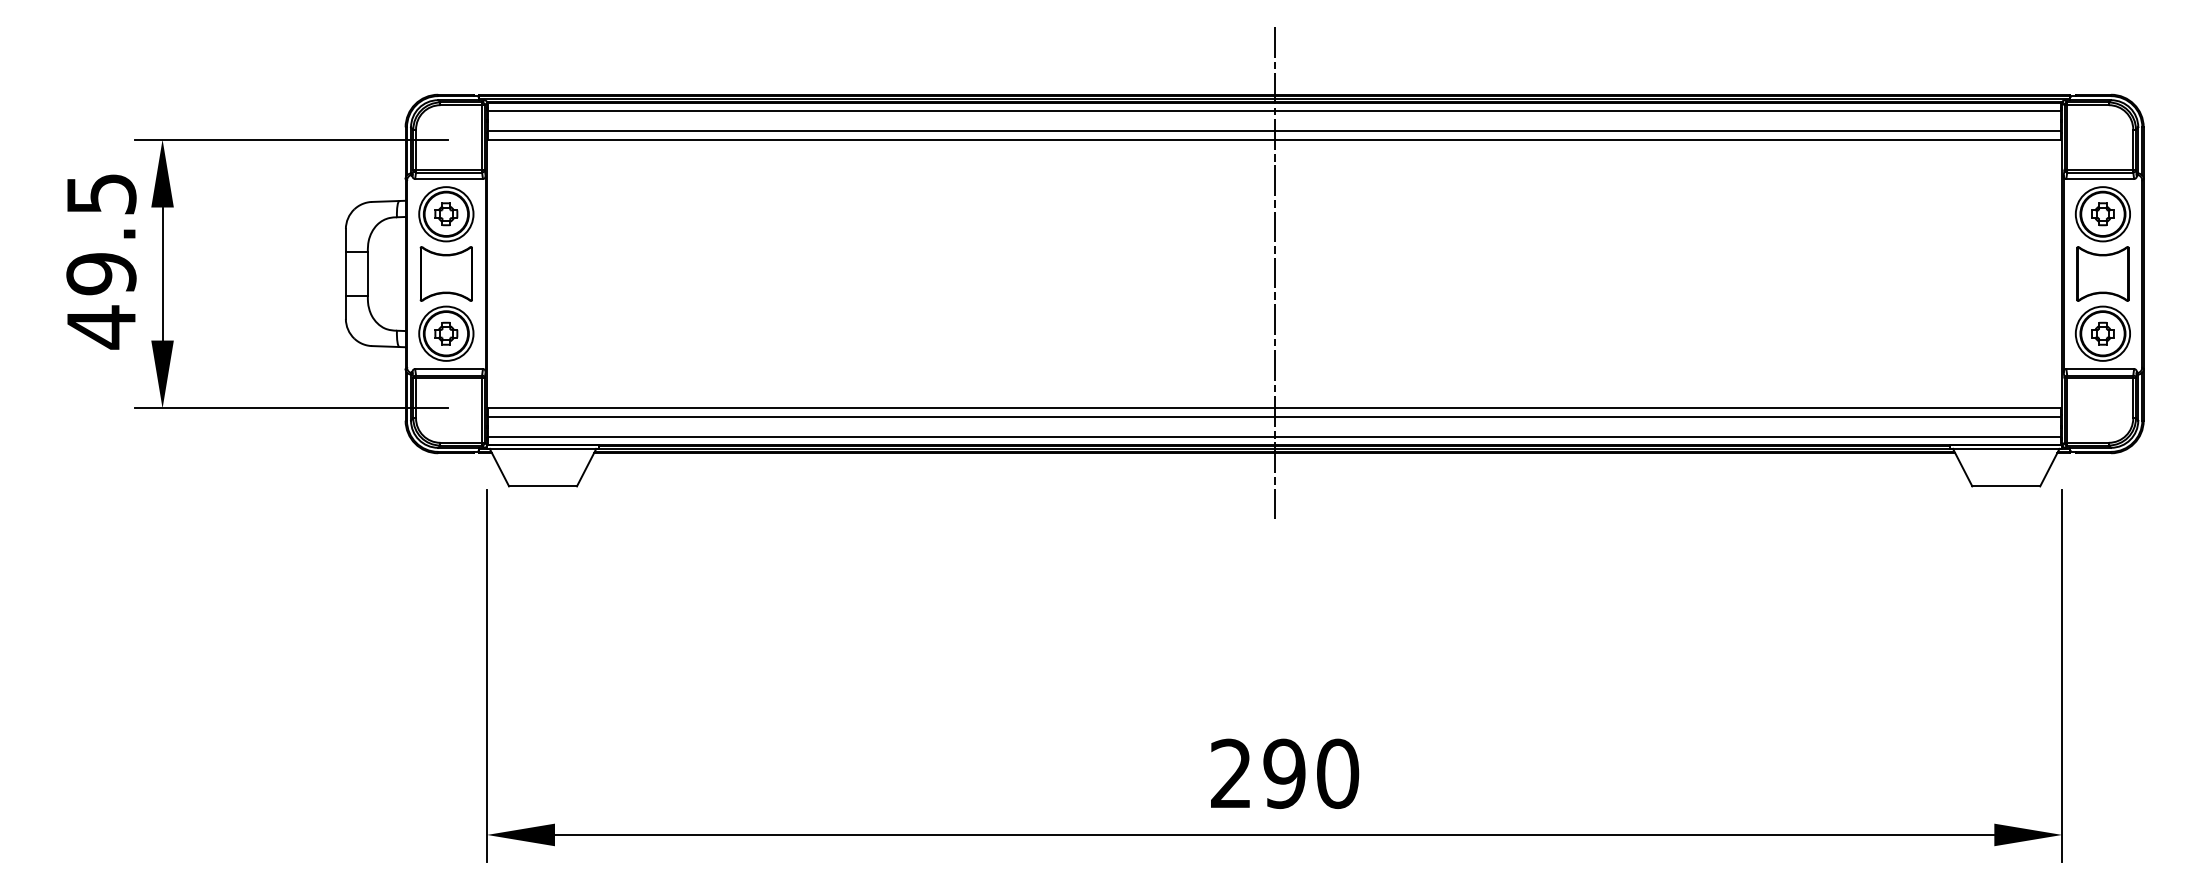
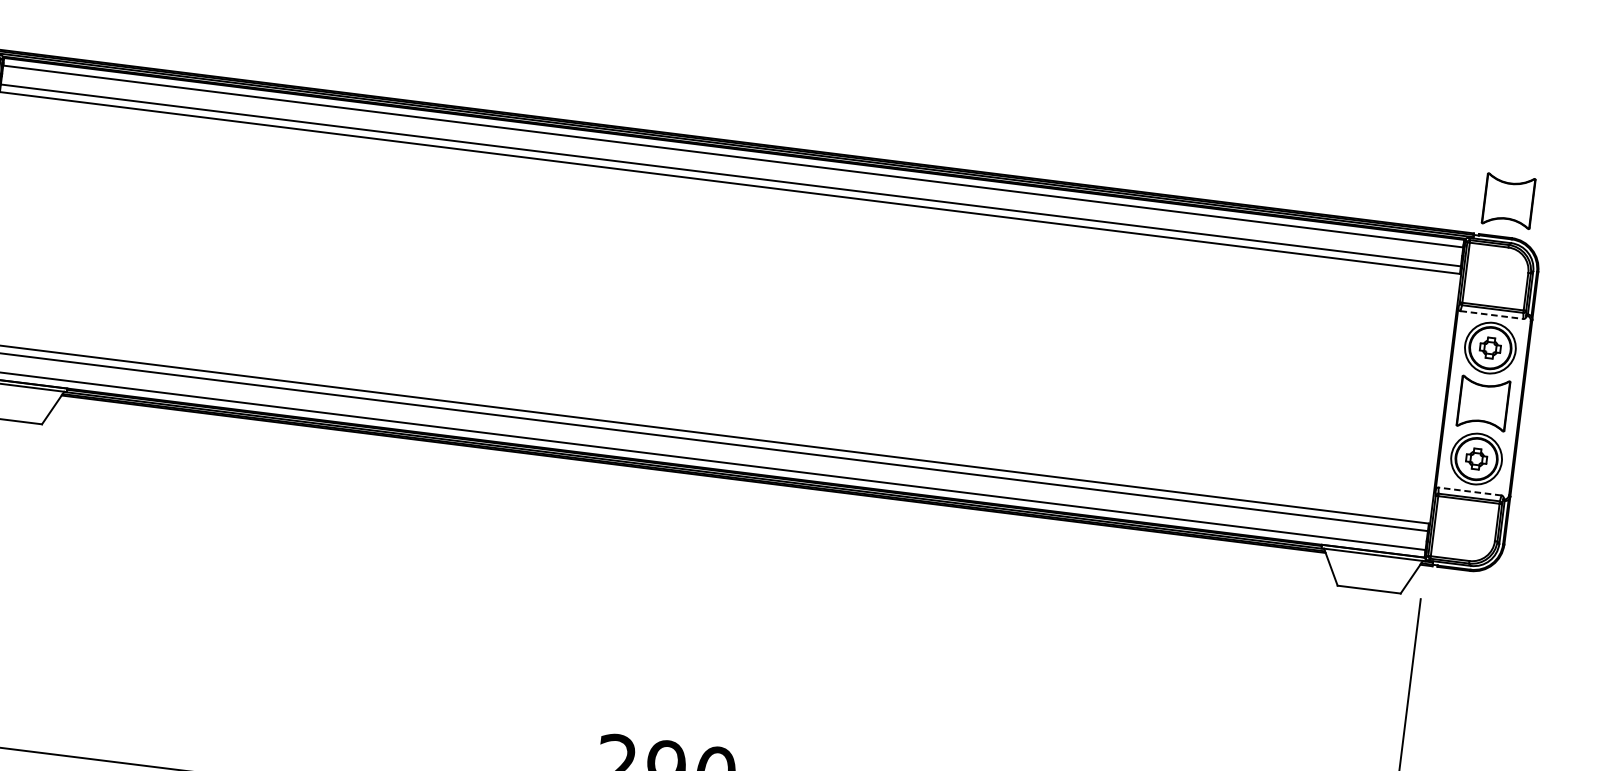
part: (2102, 55) -> (1508, 200), added
line: (2100, 178) -> (1492, 314), solid -> dashed
line: (1274, 273) -> (714, 307), removed
line: (2100, 369) -> (1470, 491), solid -> dashed

